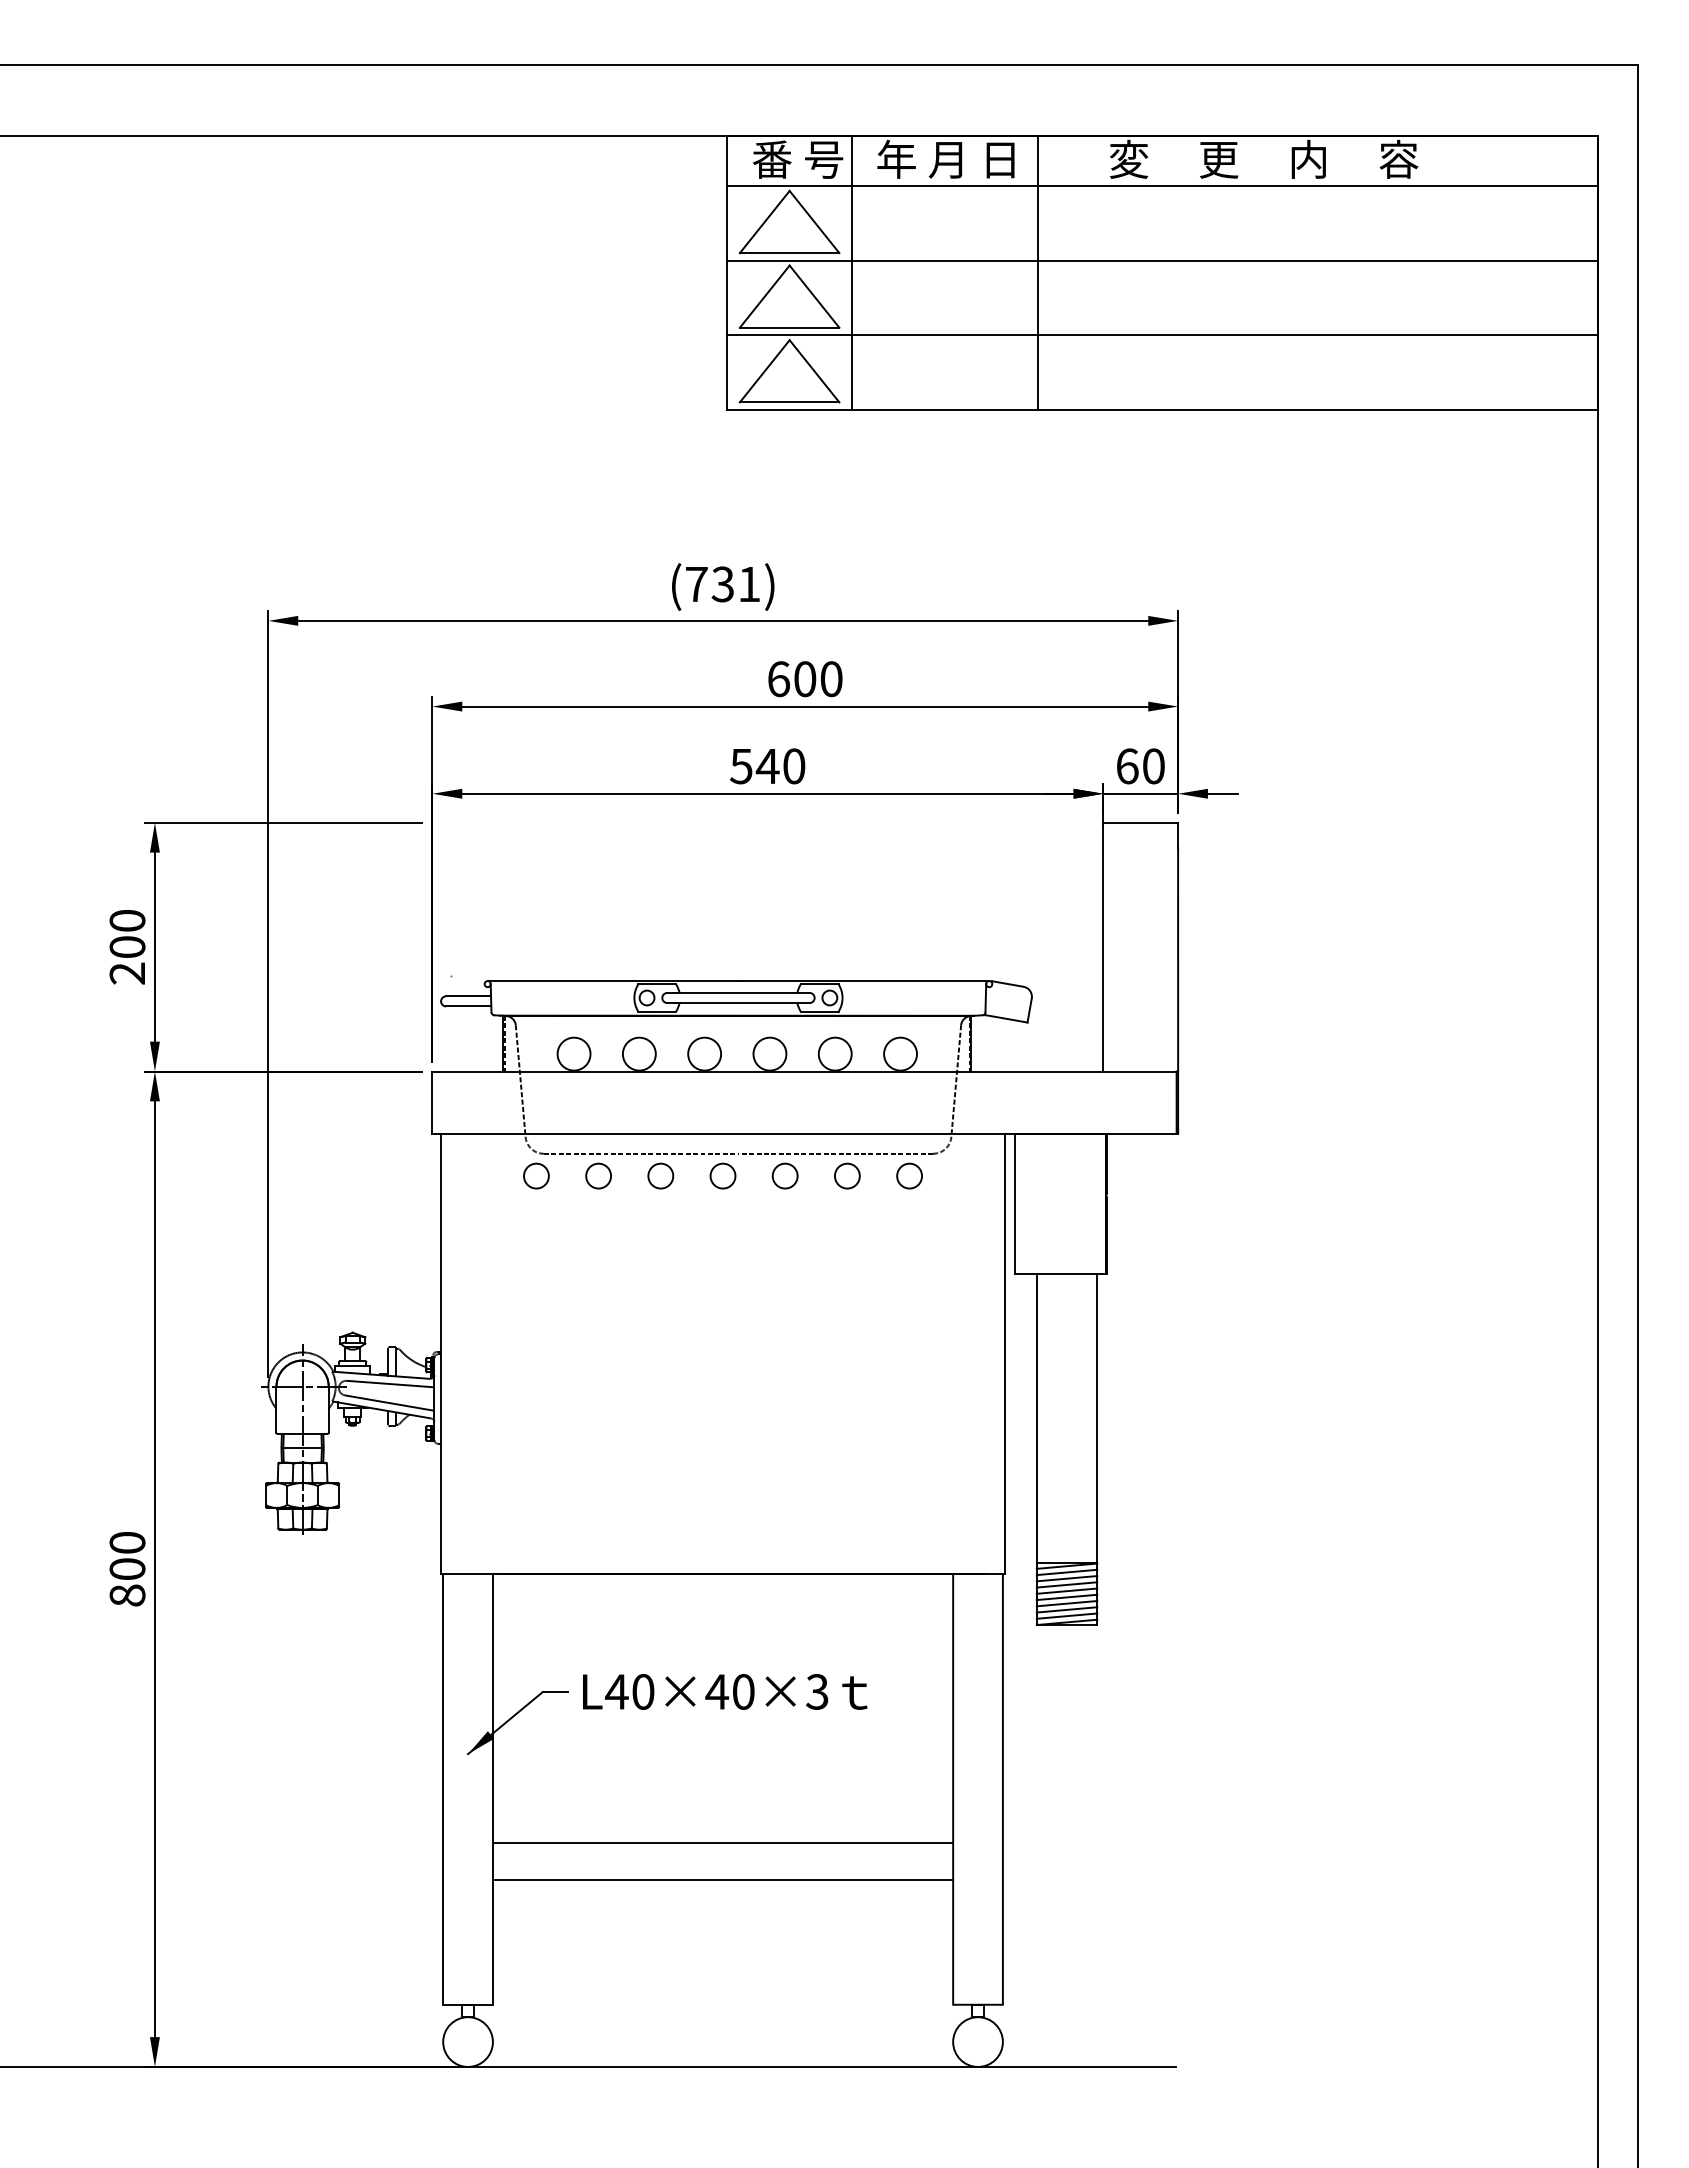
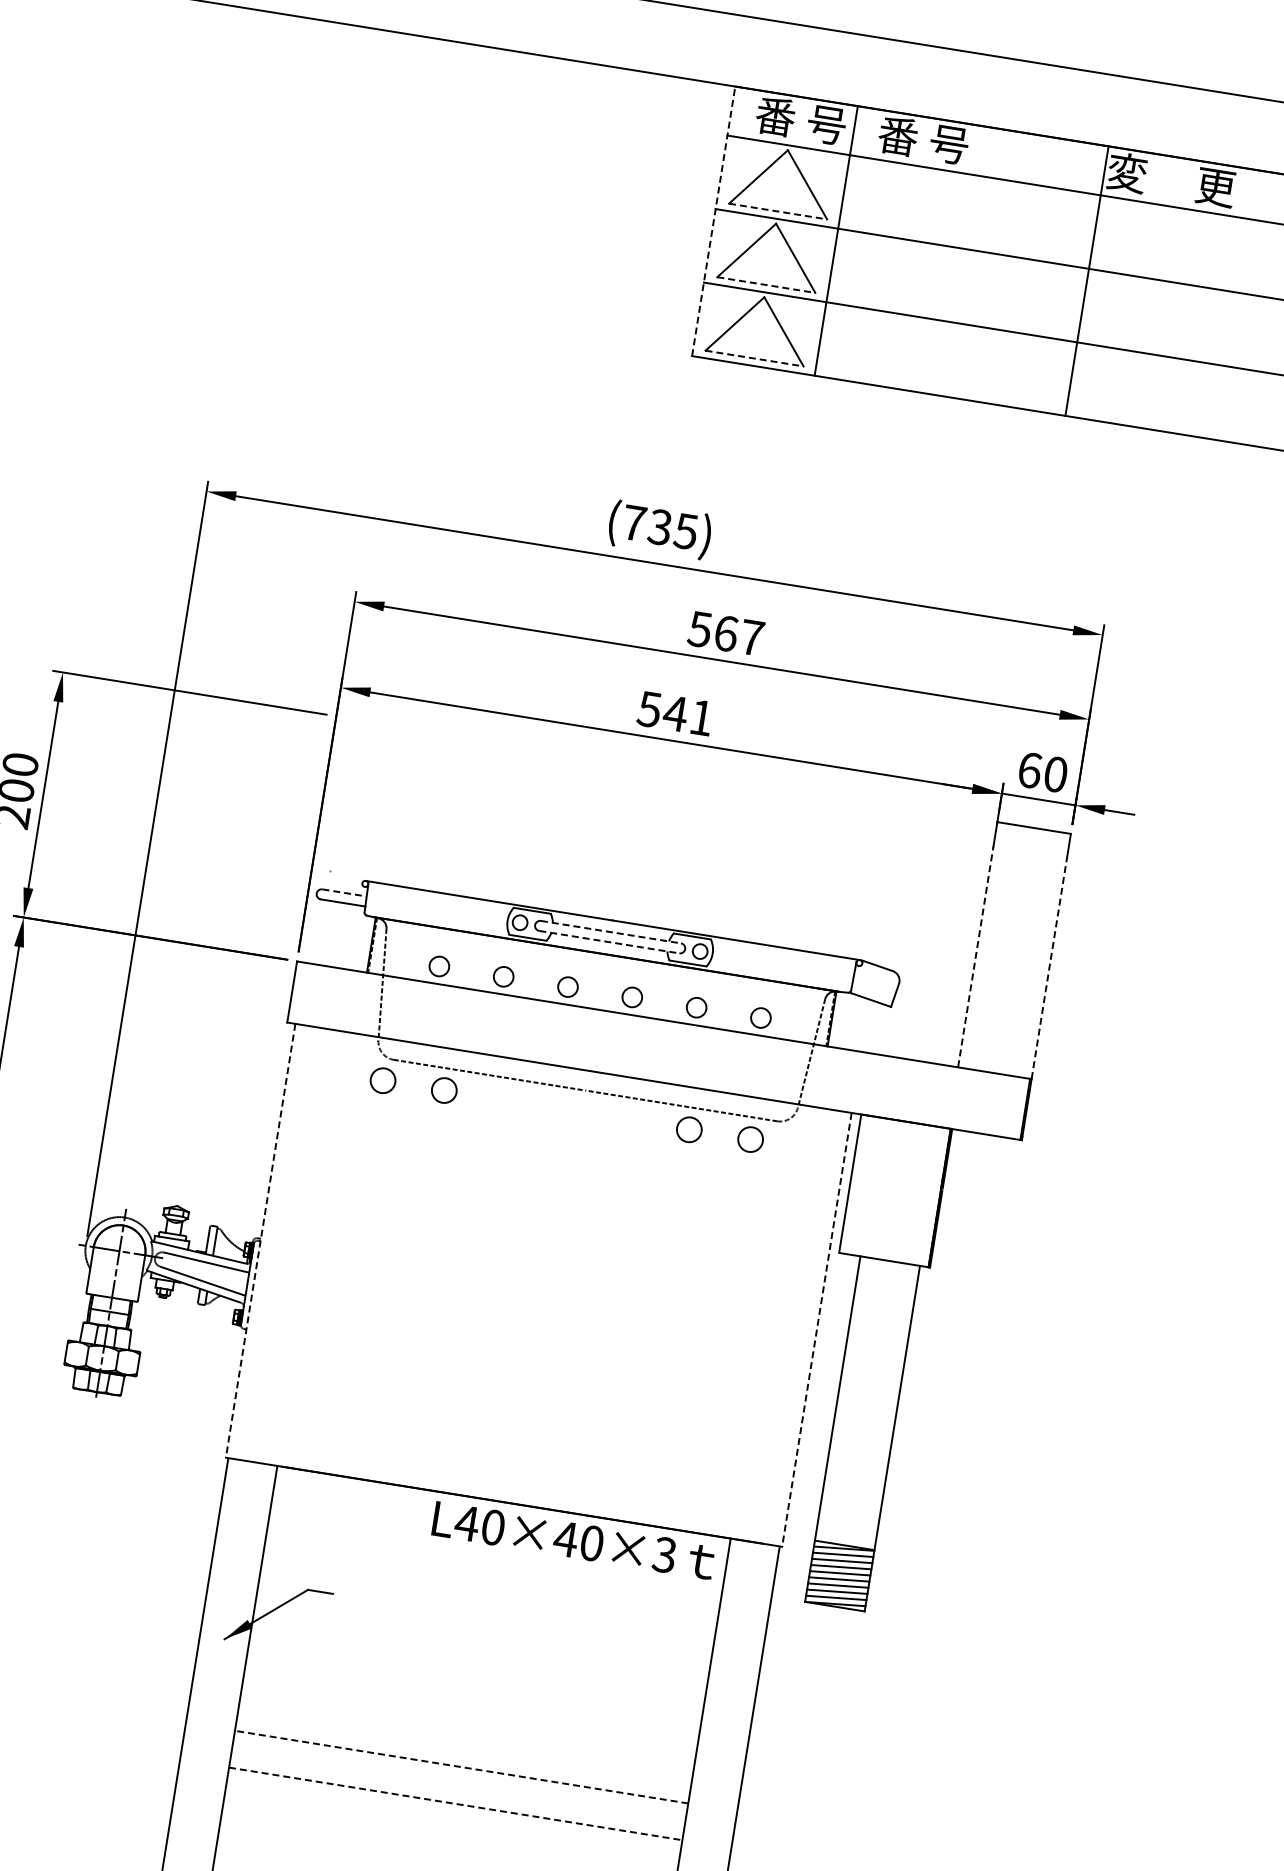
text: (945, 158) -> (946, 142), 年 月 日 -> 番 号
line: (789, 253) -> (777, 211), solid -> dashed
line: (1038, 272) -> (1087, 280), moved
line: (727, 273) -> (713, 221), solid -> dashed
line: (789, 327) -> (766, 284), solid -> dashed
line: (789, 402) -> (754, 358), solid -> dashed
text: (749, 584) -> (686, 531), (731) -> (735)
text: (804, 679) -> (725, 633), 600 -> 567
text: (794, 766) -> (701, 717), 540 -> 541
line: (1103, 959) -> (975, 956), solid -> dashed
line: (1178, 959) -> (1049, 968), solid -> dashed
line: (738, 992) -> (611, 931), solid -> dashed
line: (469, 996) -> (345, 893), solid -> dashed
line: (738, 1003) -> (609, 942), solid -> dashed
circle: (573, 1053) -> (438, 965), size x0.6
circle: (638, 1053) -> (502, 976), size x0.6
circle: (704, 1053) -> (567, 986), size x0.6
circle: (769, 1053) -> (631, 996), size x0.6
circle: (834, 1053) -> (696, 1006), size x0.6
circle: (900, 1053) -> (761, 1017), size x0.6
circle: (660, 1175) -> (505, 1099), removed
circle: (722, 1175) -> (566, 1109), removed
circle: (784, 1175) -> (627, 1119), removed
line: (440, 1354) -> (260, 1241), solid -> dashed
line: (1005, 1354) -> (816, 1330), solid -> dashed
text: (725, 1691) -> (574, 1540), moved
line: (722, 1843) -> (461, 1767), solid -> dashed
line: (723, 1880) -> (456, 1804), solid -> dashed

